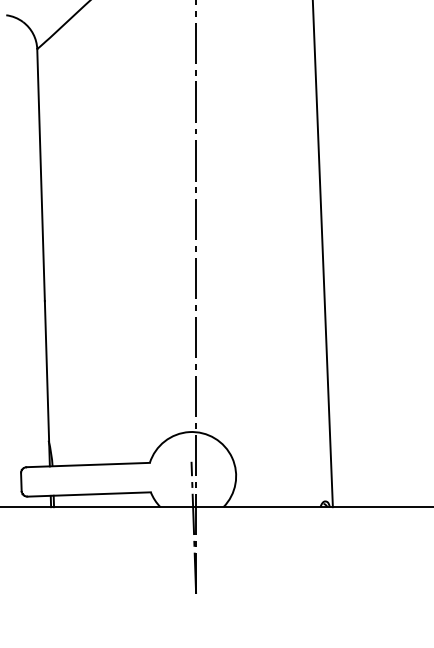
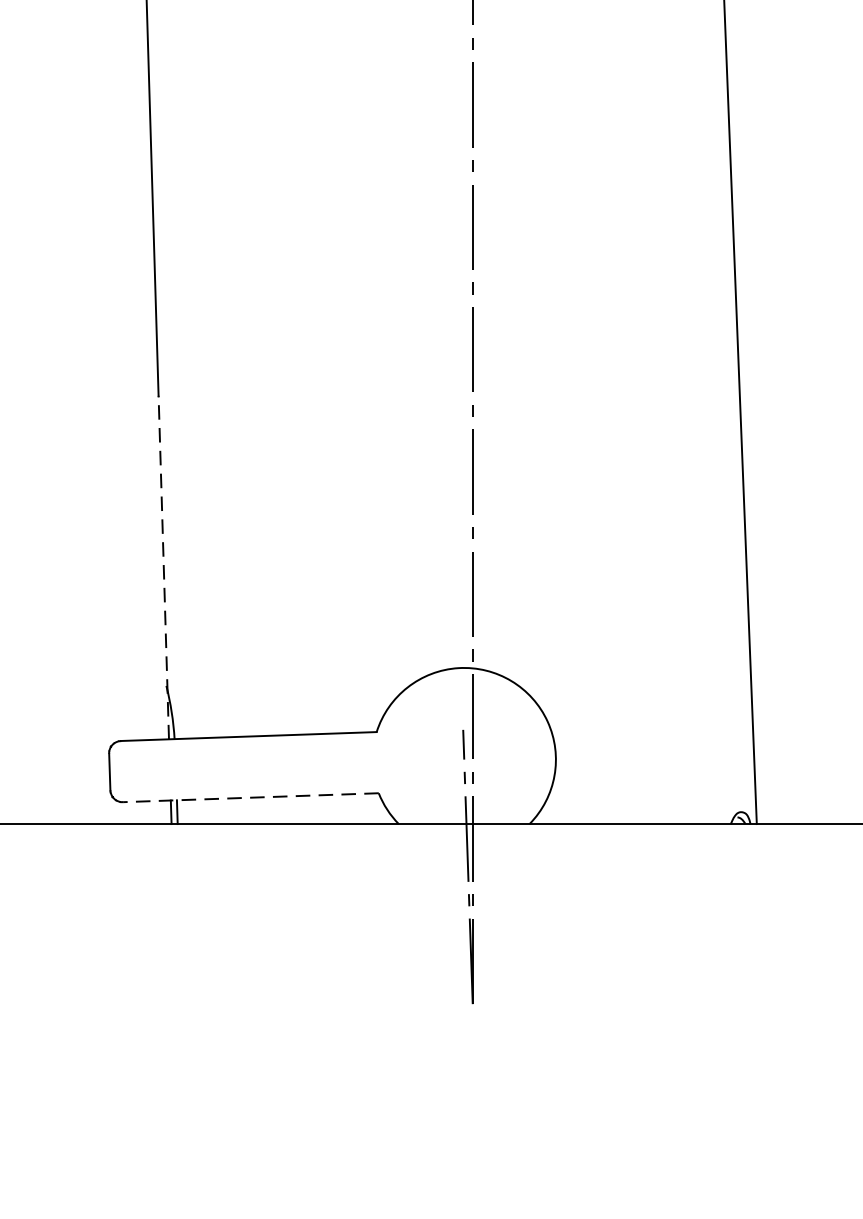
line: (47, 383) -> (164, 567), solid -> dashed
line: (89, 494) -> (251, 797), solid -> dashed

